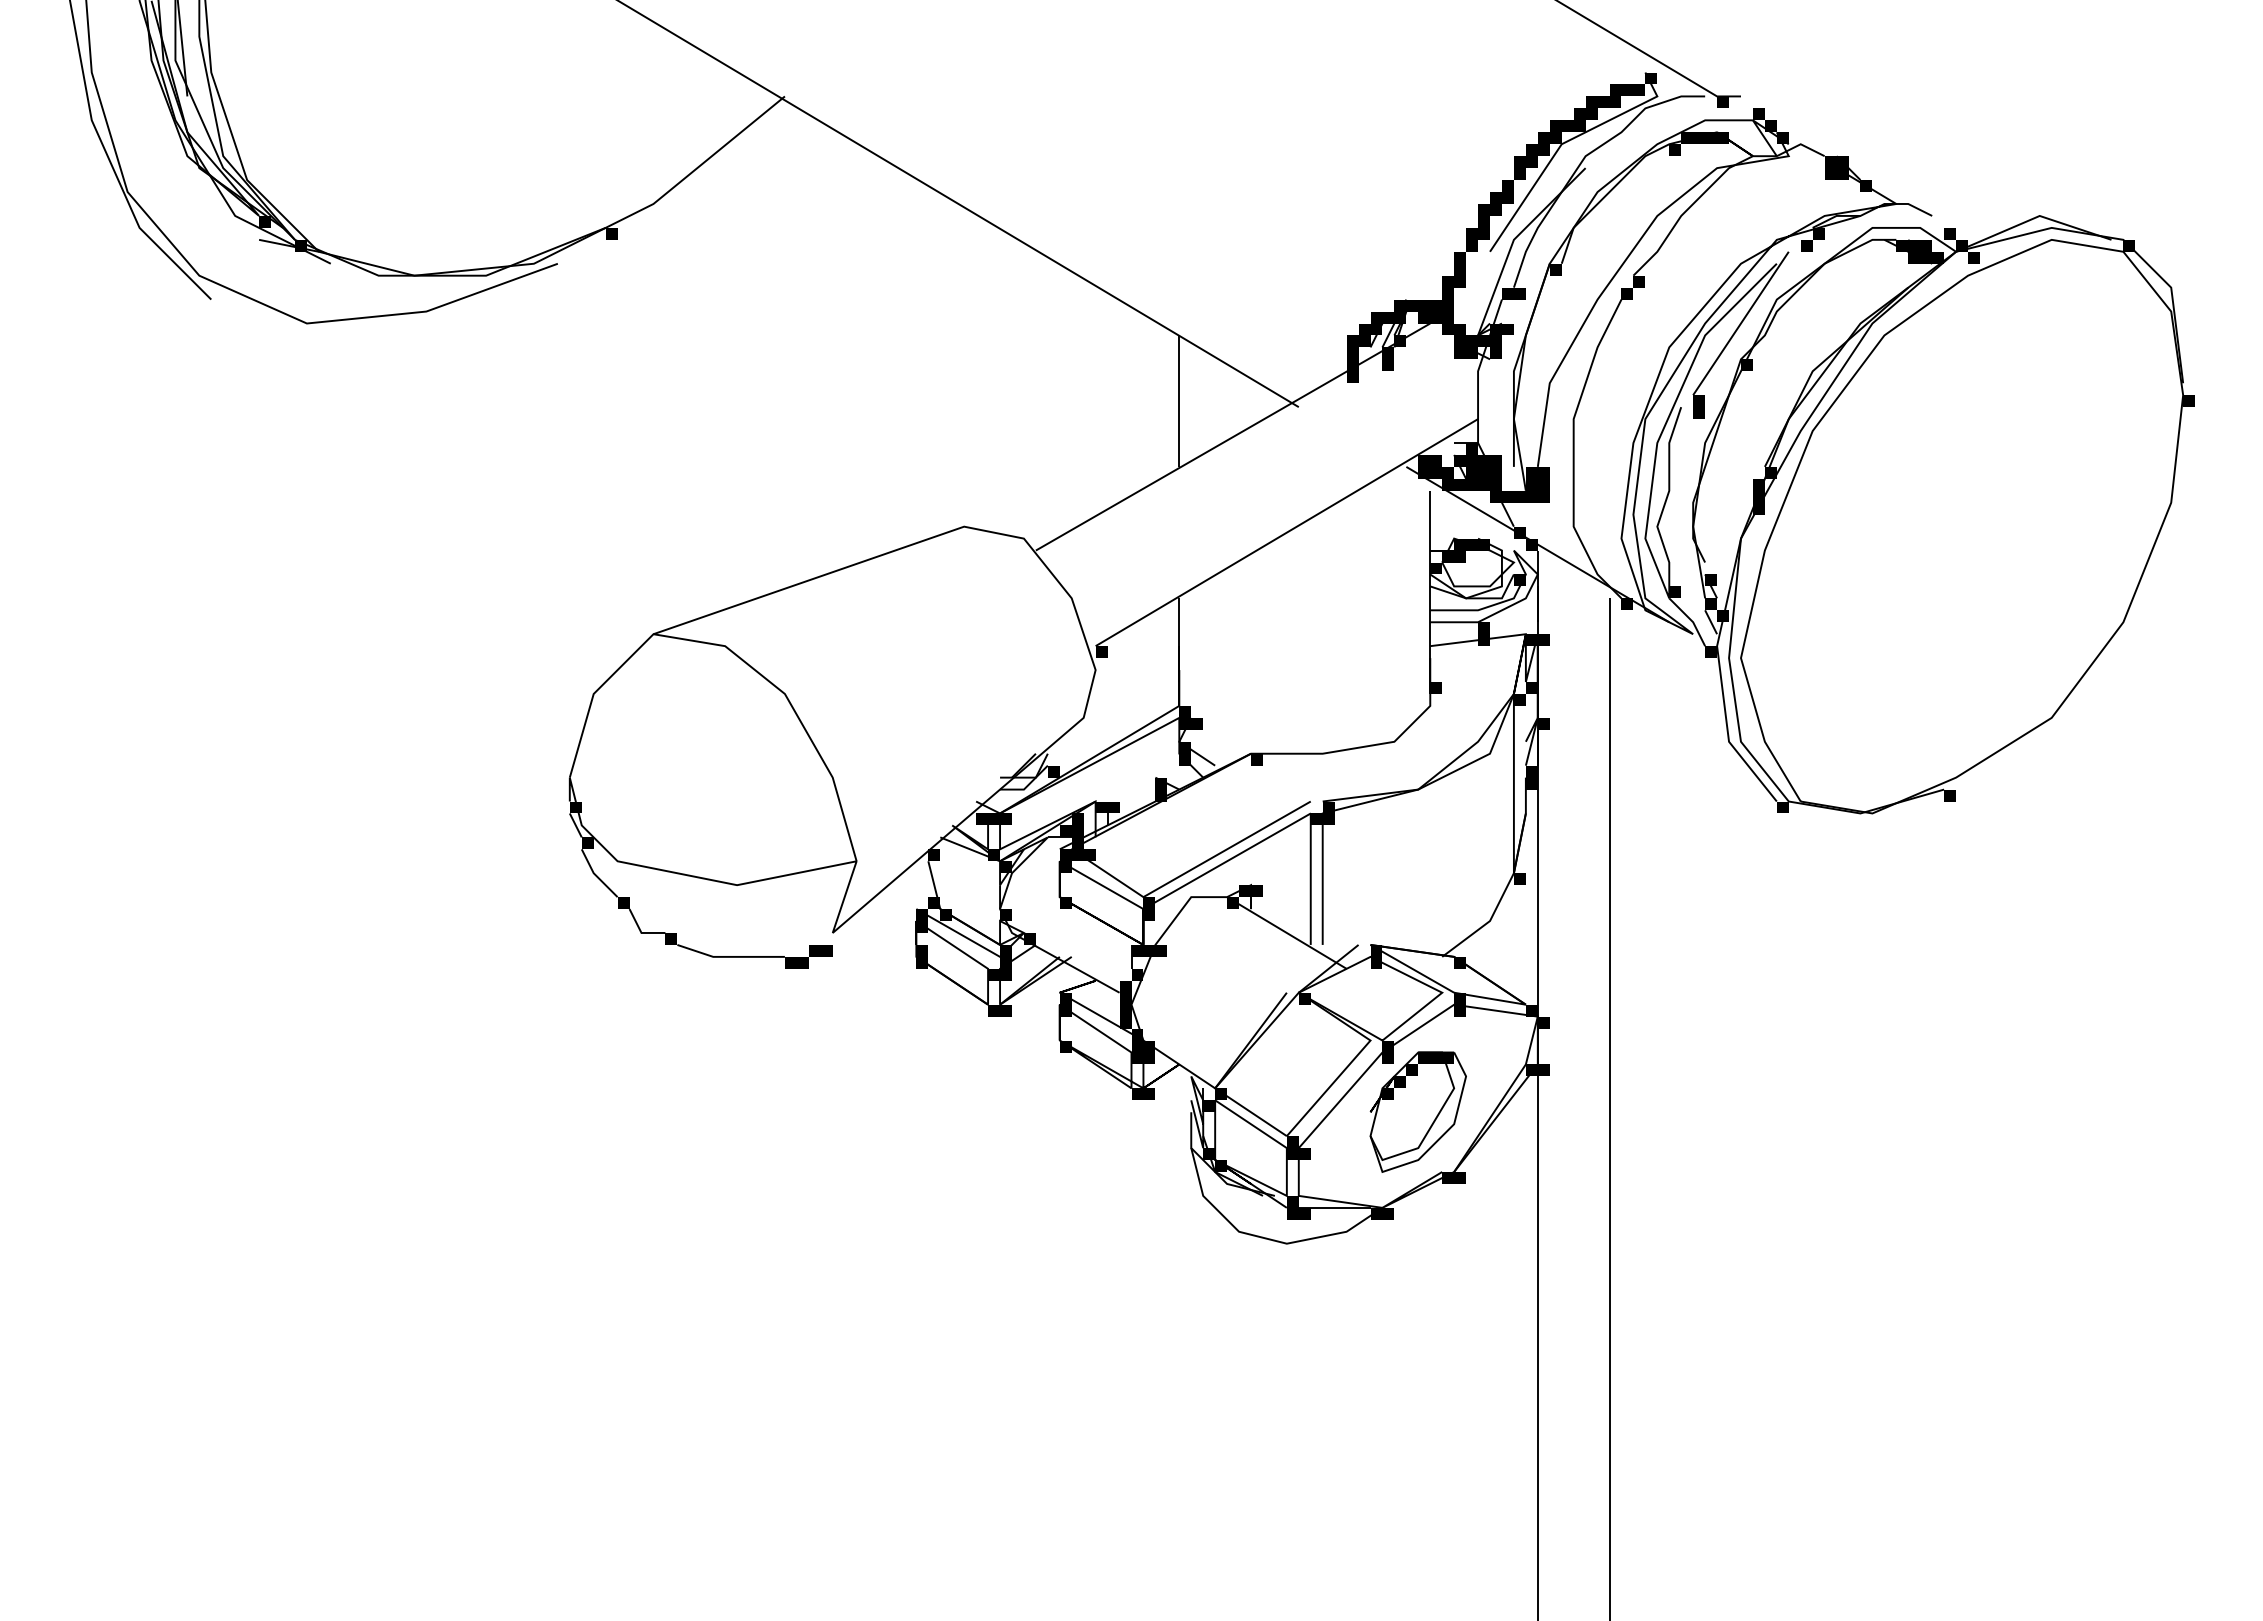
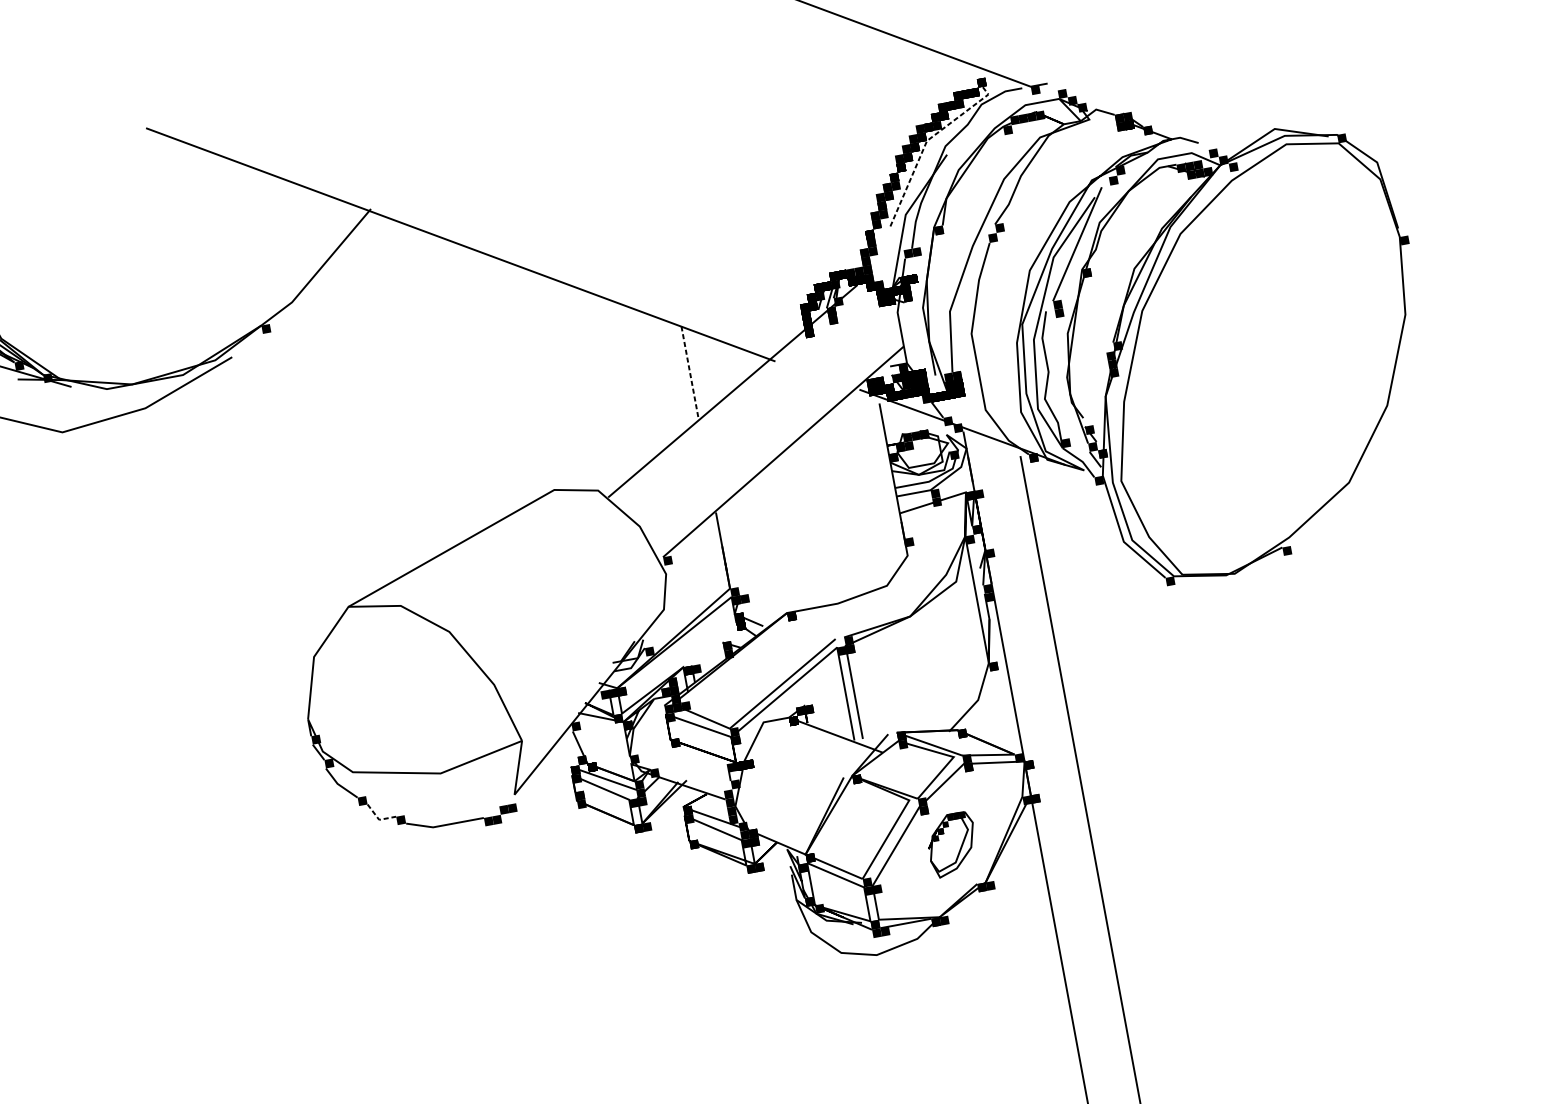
line: (1563, 143) -> (928, 140), solid -> dashed
line: (1179, 401) -> (690, 373), solid -> dashed
line: (641, 932) -> (379, 819), solid -> dashed
part: (1417, 1111) -> (951, 844), size x0.7

